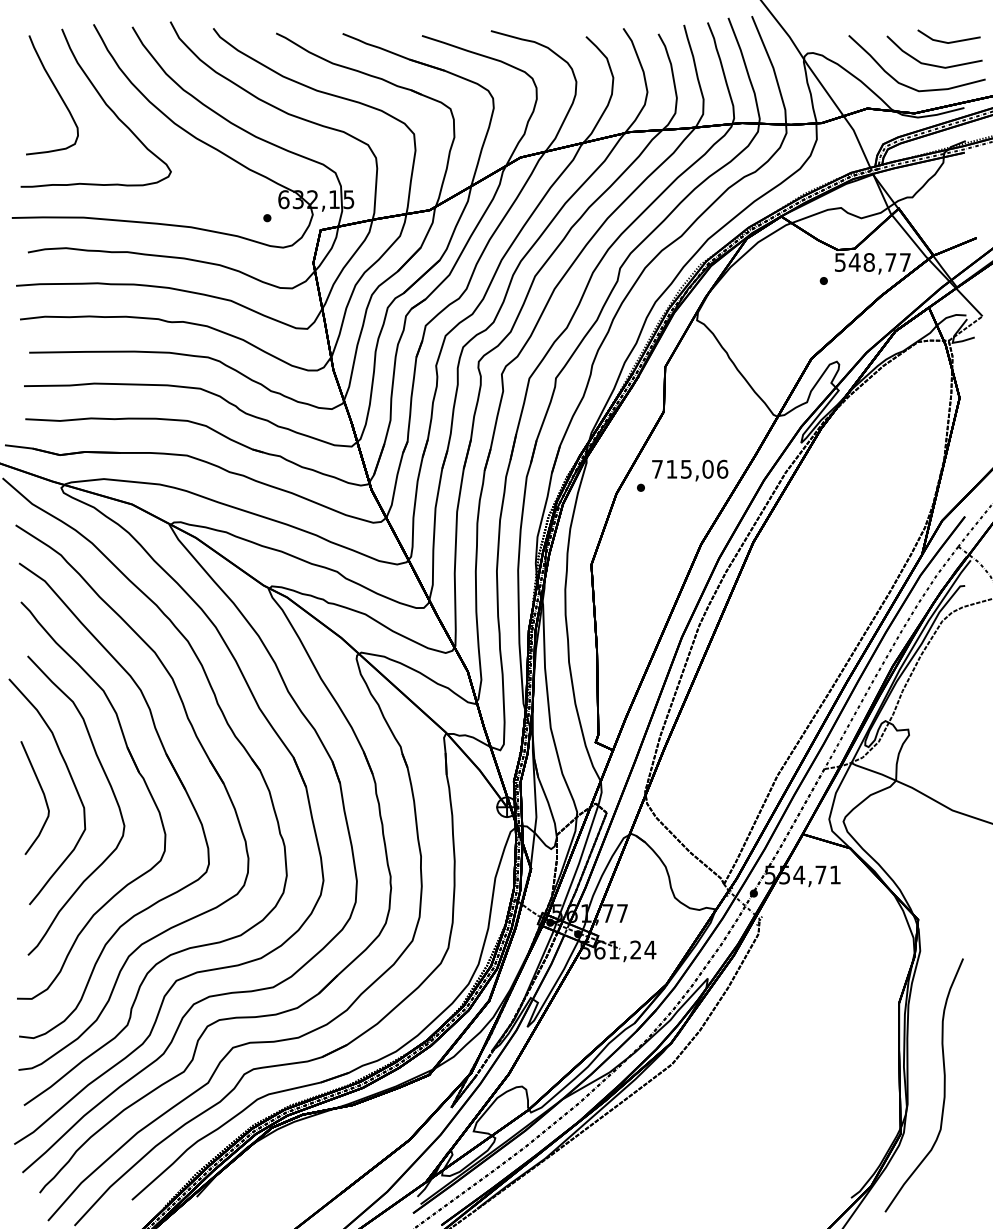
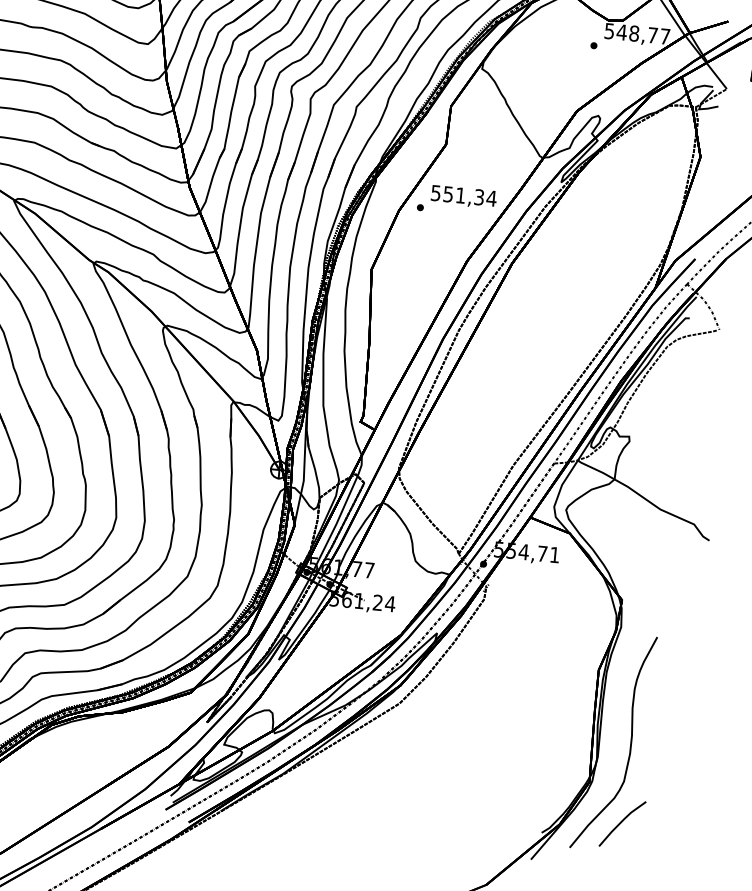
text: (690, 468) -> (464, 195), 715,06 -> 551,34
line: (942, 1177) -> (621, 822), added

